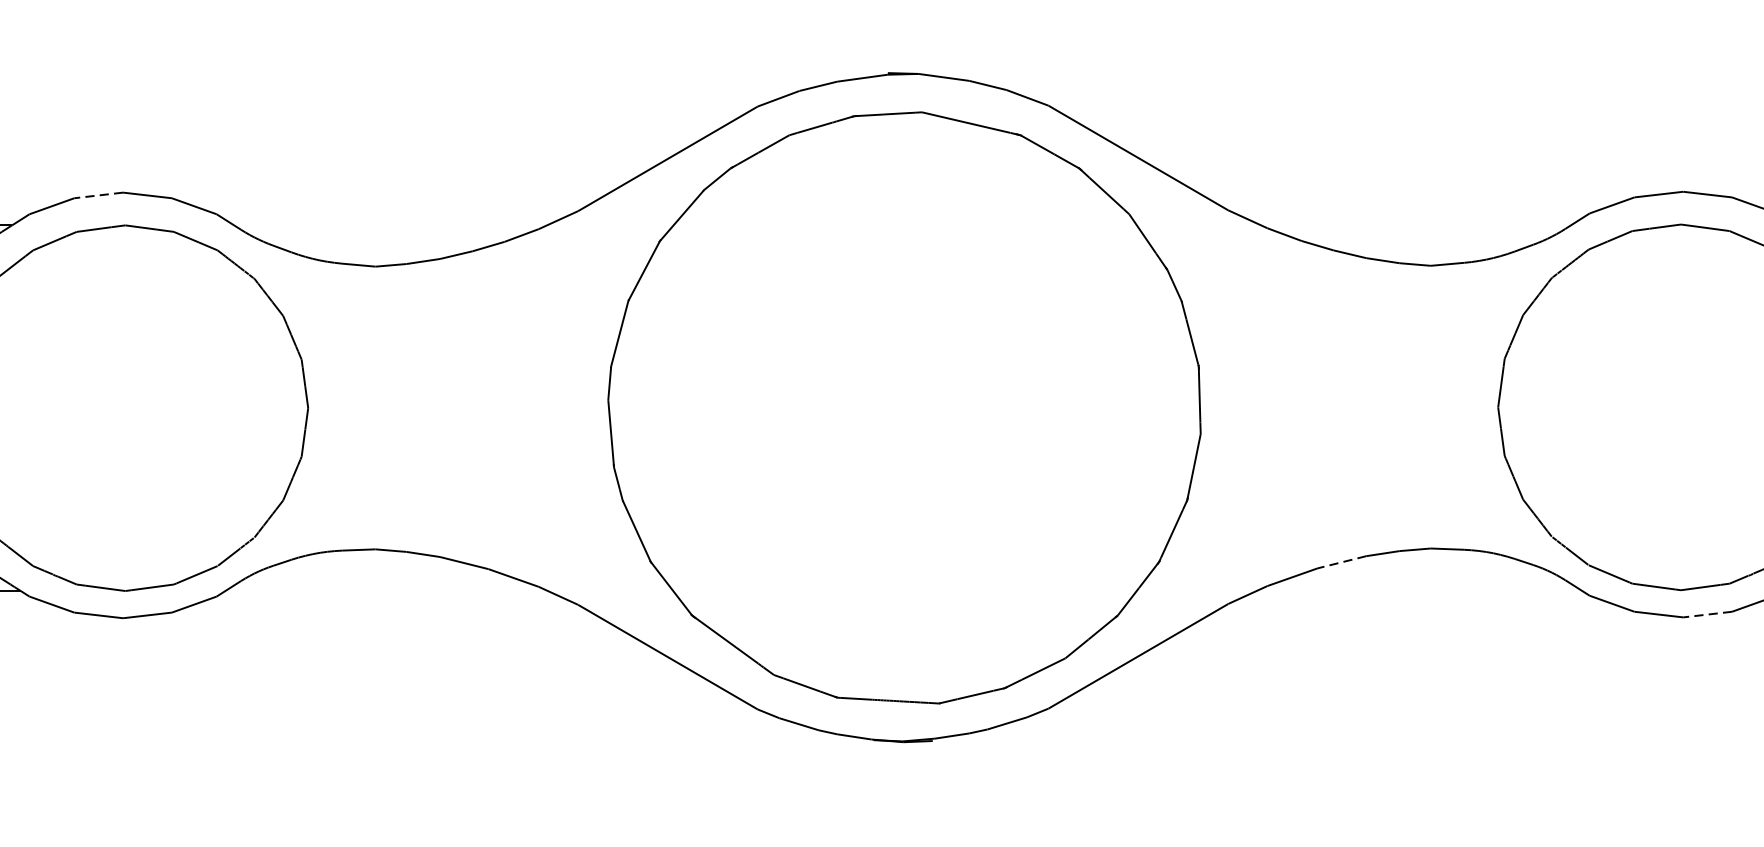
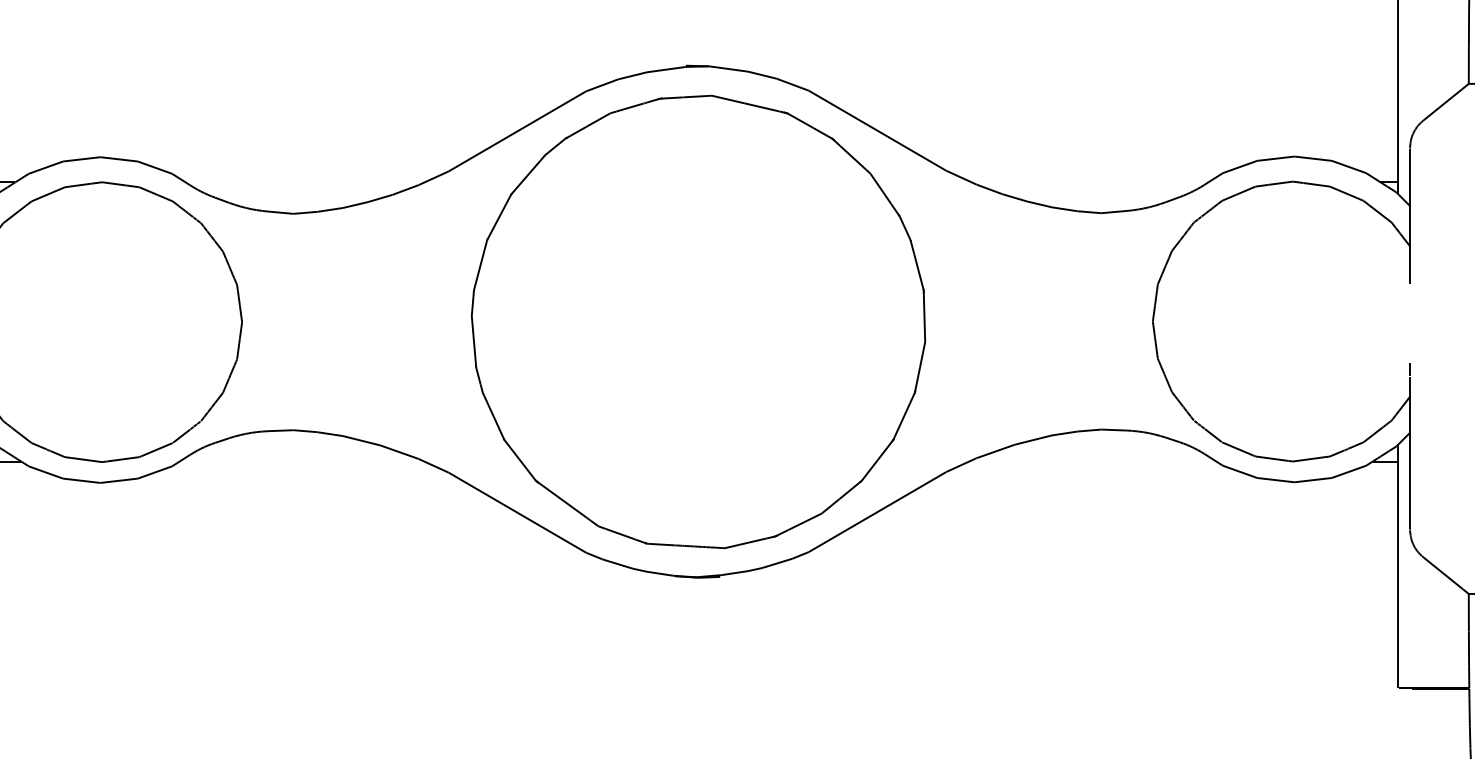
line: (98, 195) -> (81, 159), dashed -> solid
line: (1340, 562) -> (1032, 440), dashed -> solid
line: (1708, 615) -> (1313, 480), dashed -> solid

